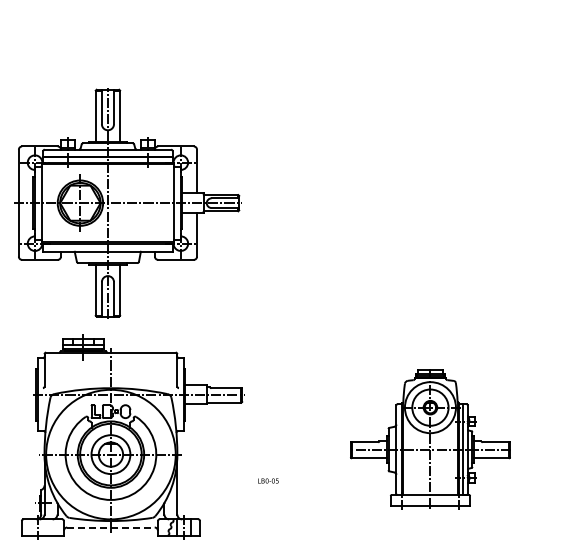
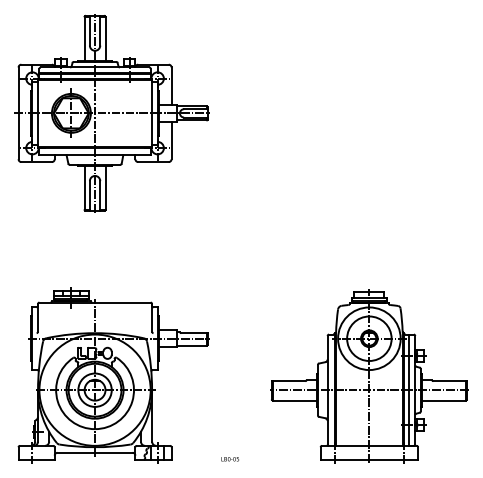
part: (127, 203) -> (111, 113), moved
part: (430, 437) -> (369, 375), size x1.43
text: (268, 480) -> (230, 458), moved
line: (110, 527) -> (94, 452), dashed -> solid

